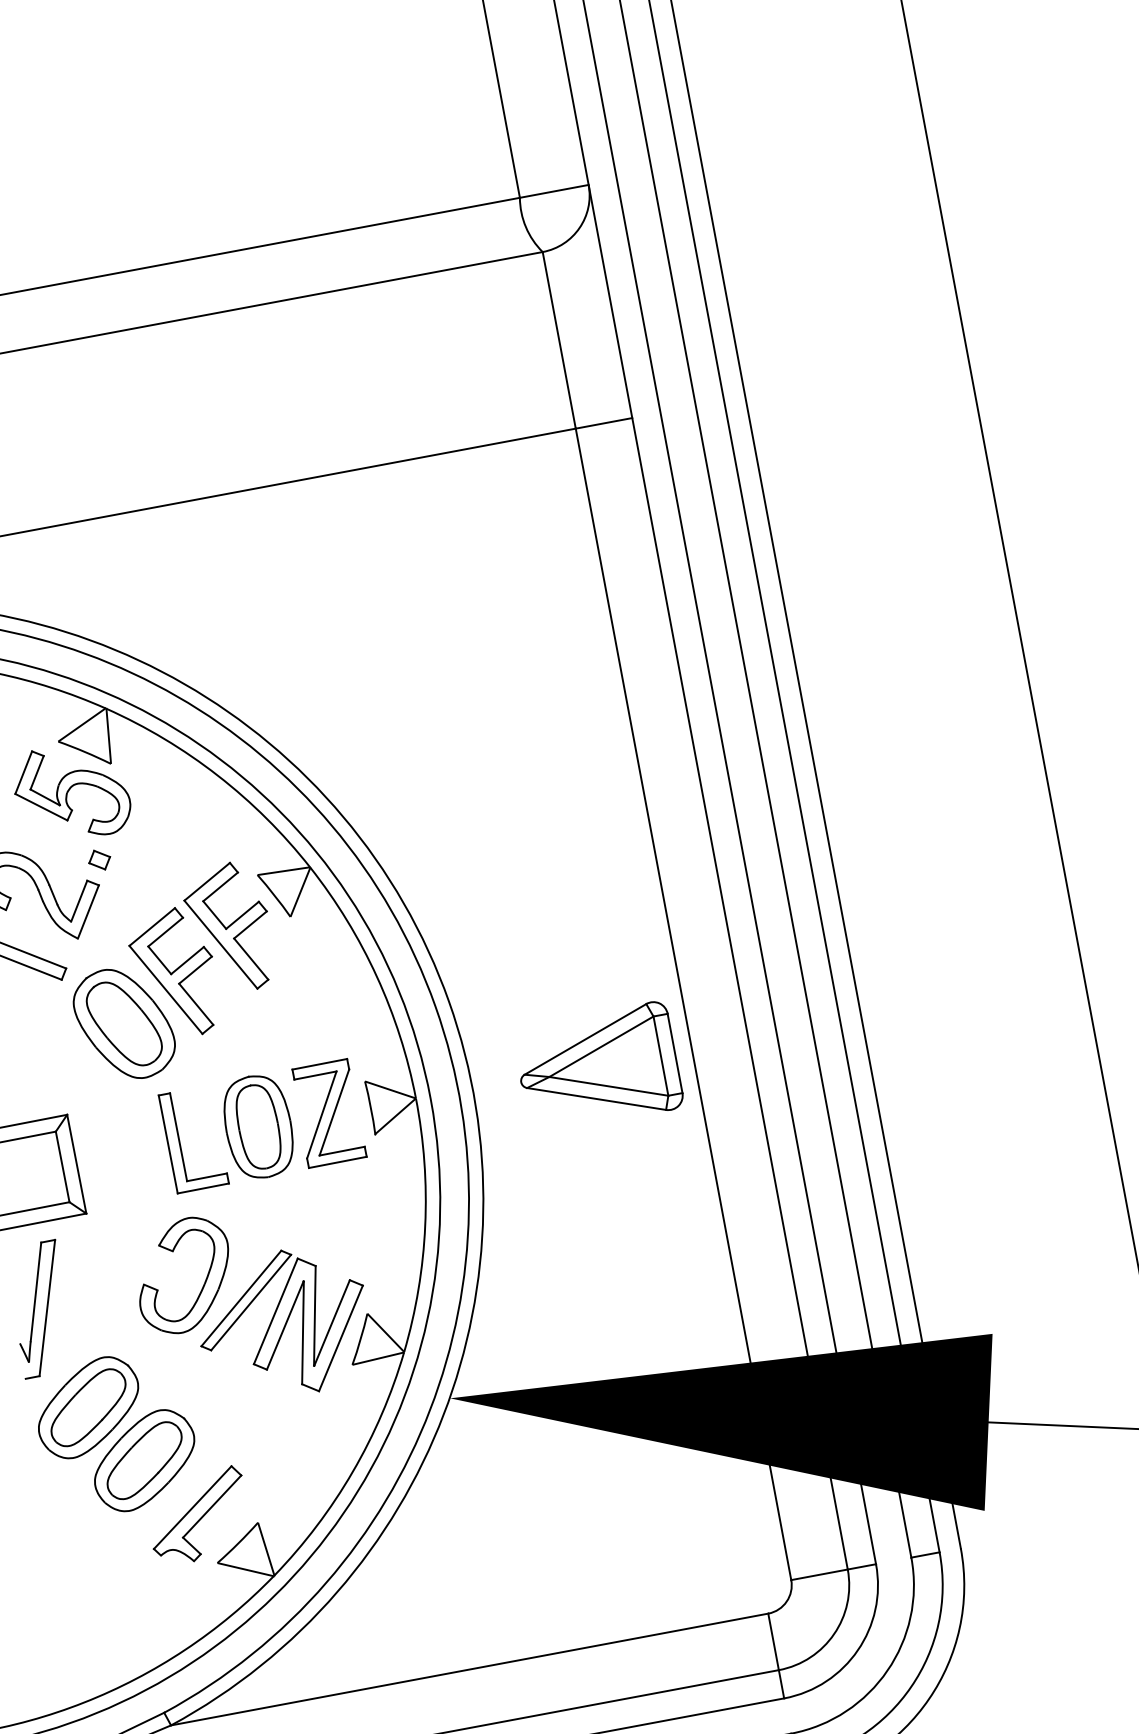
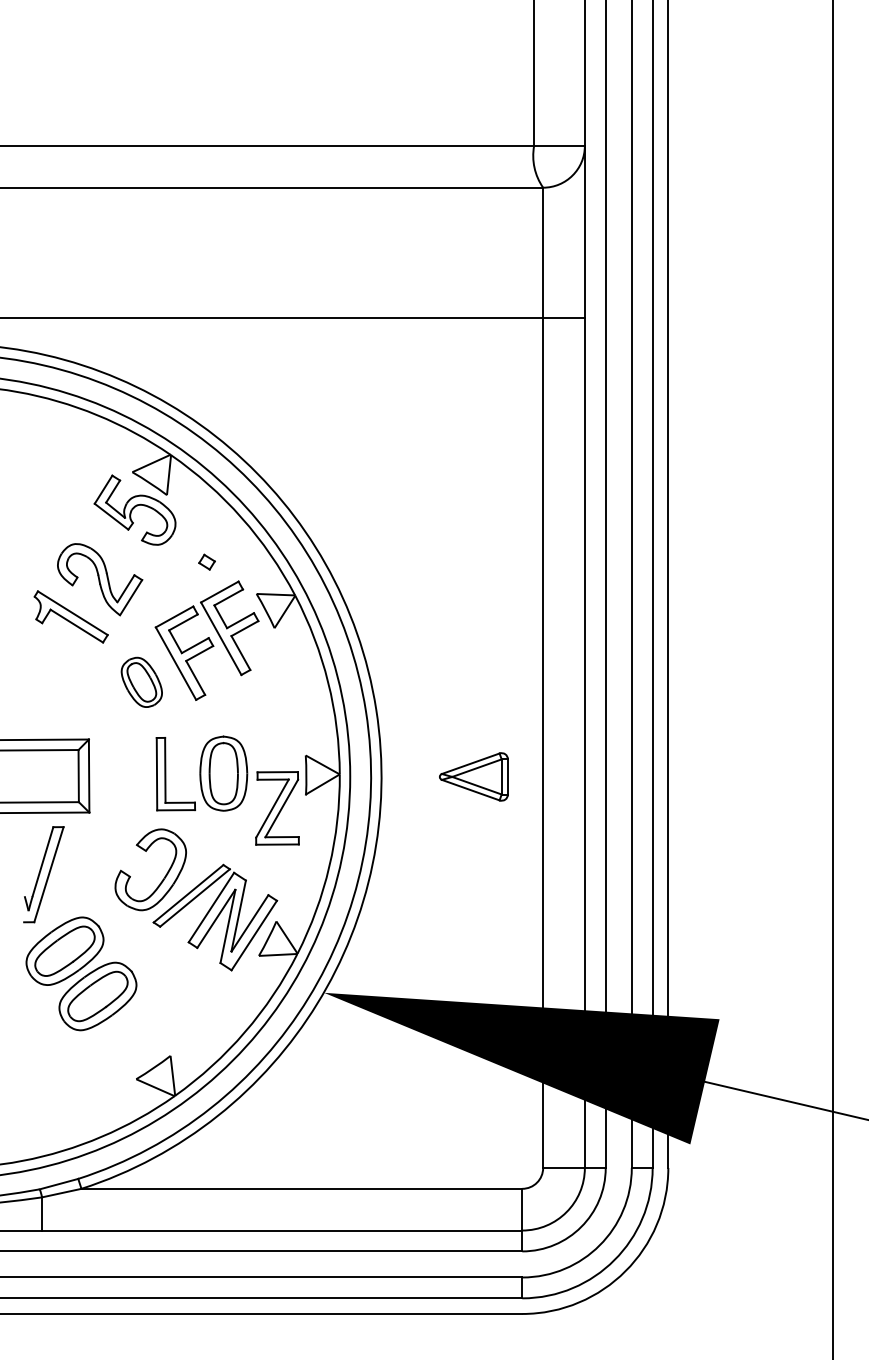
part: (98, 859) -> (206, 561), moved
part: (124, 1024) -> (141, 682), size x0.6
part: (597, 1067) -> (473, 776), size x0.6
part: (328, 1113) -> (277, 808), moved
part: (197, 1515) -> (128, 1042), removed

